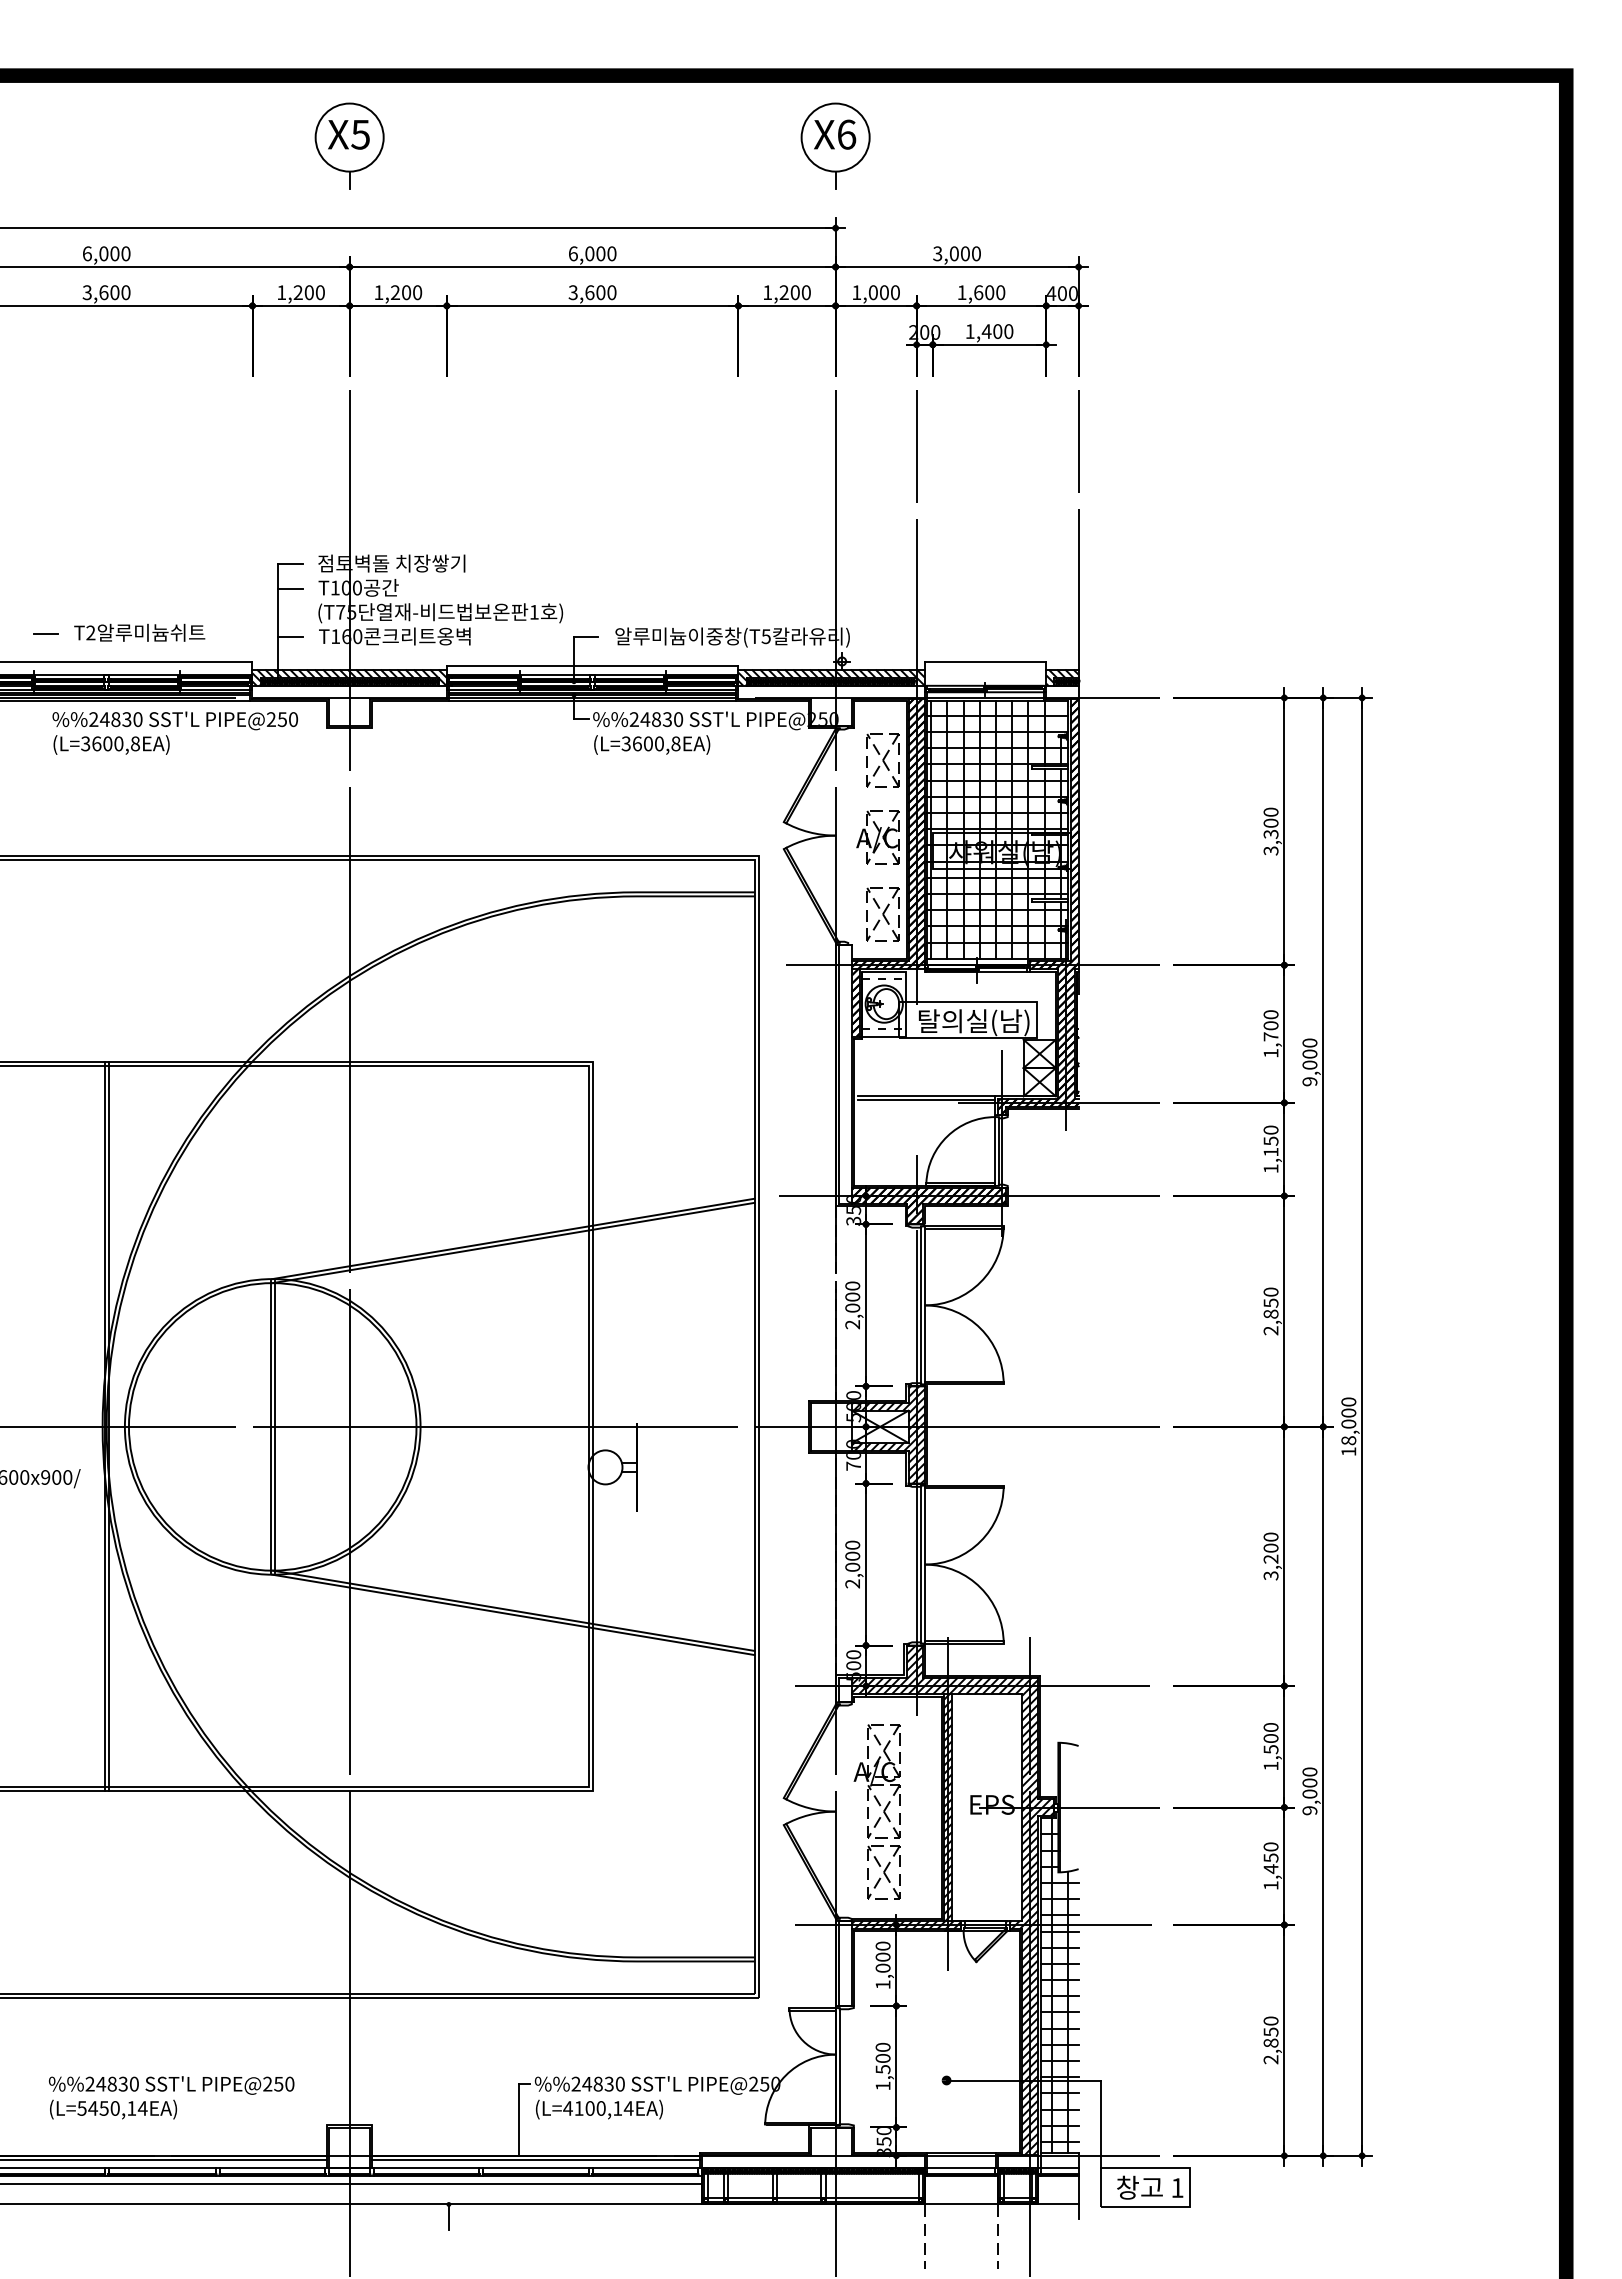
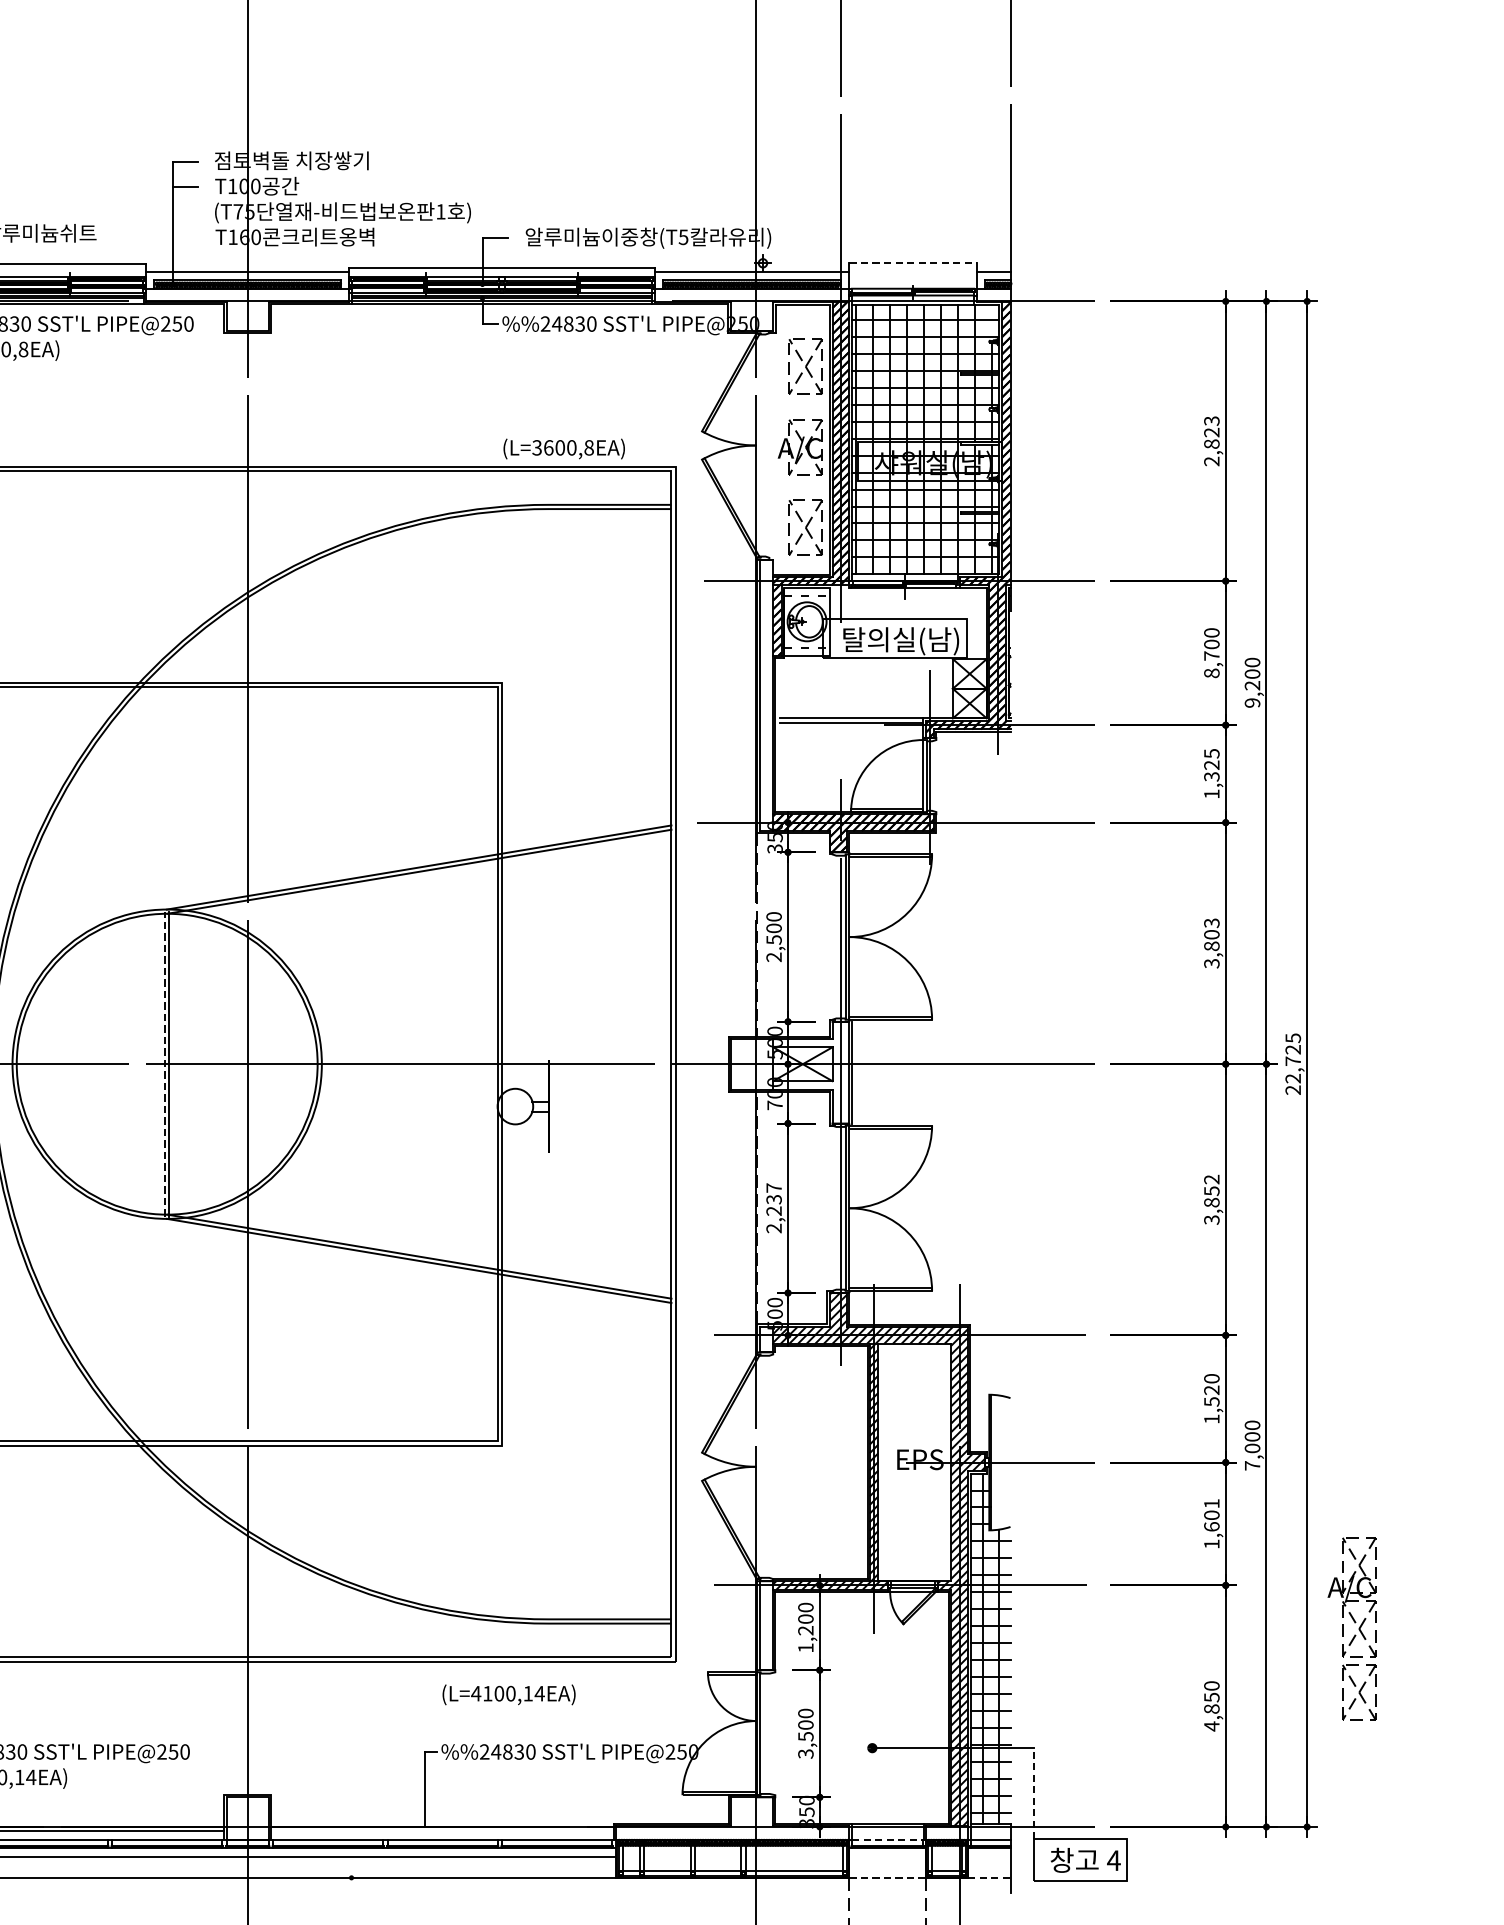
line: (290, 637) -> (185, 238), removed
line: (985, 661) -> (913, 263), solid -> dashed
hatch: (349, 677) -> (247, 280), removed
hatch: (831, 677) -> (751, 280), removed
hatch: (1062, 677) -> (993, 280), removed
text: (652, 744) -> (564, 448), moved
text: (1270, 831) -> (1211, 441), 3,300 -> 2,823
text: (1270, 1052) -> (1211, 672), 1,700 -> 8,700
text: (1309, 1064) -> (1252, 685), 9,000 -> 9,200
text: (1270, 1140) -> (1211, 764), 1,150 -> 1,325
text: (852, 1307) -> (773, 939), 2,000 -> 2,500
text: (1270, 1311) -> (1211, 943), 2,850 -> 3,803
line: (270, 1426) -> (164, 1063), solid -> dashed
text: (1348, 1426) -> (1292, 1063), 18,000 -> 22,725
hatch: (887, 1434) -> (810, 1072), removed
text: (1270, 1547) -> (1211, 1190), 3,200 -> 3,852
text: (852, 1555) -> (773, 1198), 2,000 -> 2,237
text: (1270, 1738) -> (1211, 1390), 1,500 -> 1,520
text: (1309, 1810) -> (1252, 1465), 9,000 -> 7,000
part: (876, 1811) -> (1351, 1628), moved
text: (1270, 1858) -> (1211, 1515), 1,450 -> 1,601
text: (882, 1967) -> (805, 1629), 1,000 -> 1,200
text: (1270, 2059) -> (1211, 1726), 2,850 -> 4,850
text: (882, 2085) -> (805, 1753), 1,500 -> 3,500
text: (599, 2109) -> (509, 1694), moved
line: (1100, 2124) -> (1033, 1794), solid -> dashed
line: (535, 2159) -> (442, 1830), removed
line: (961, 2168) -> (887, 1840), solid -> dashed
text: (1177, 2187) -> (1113, 1860), 1 -> 4
line: (960, 2204) -> (886, 1877), solid -> dashed
line: (1058, 2204) -> (989, 1877), solid -> dashed
line: (448, 2217) -> (351, 1891), removed

